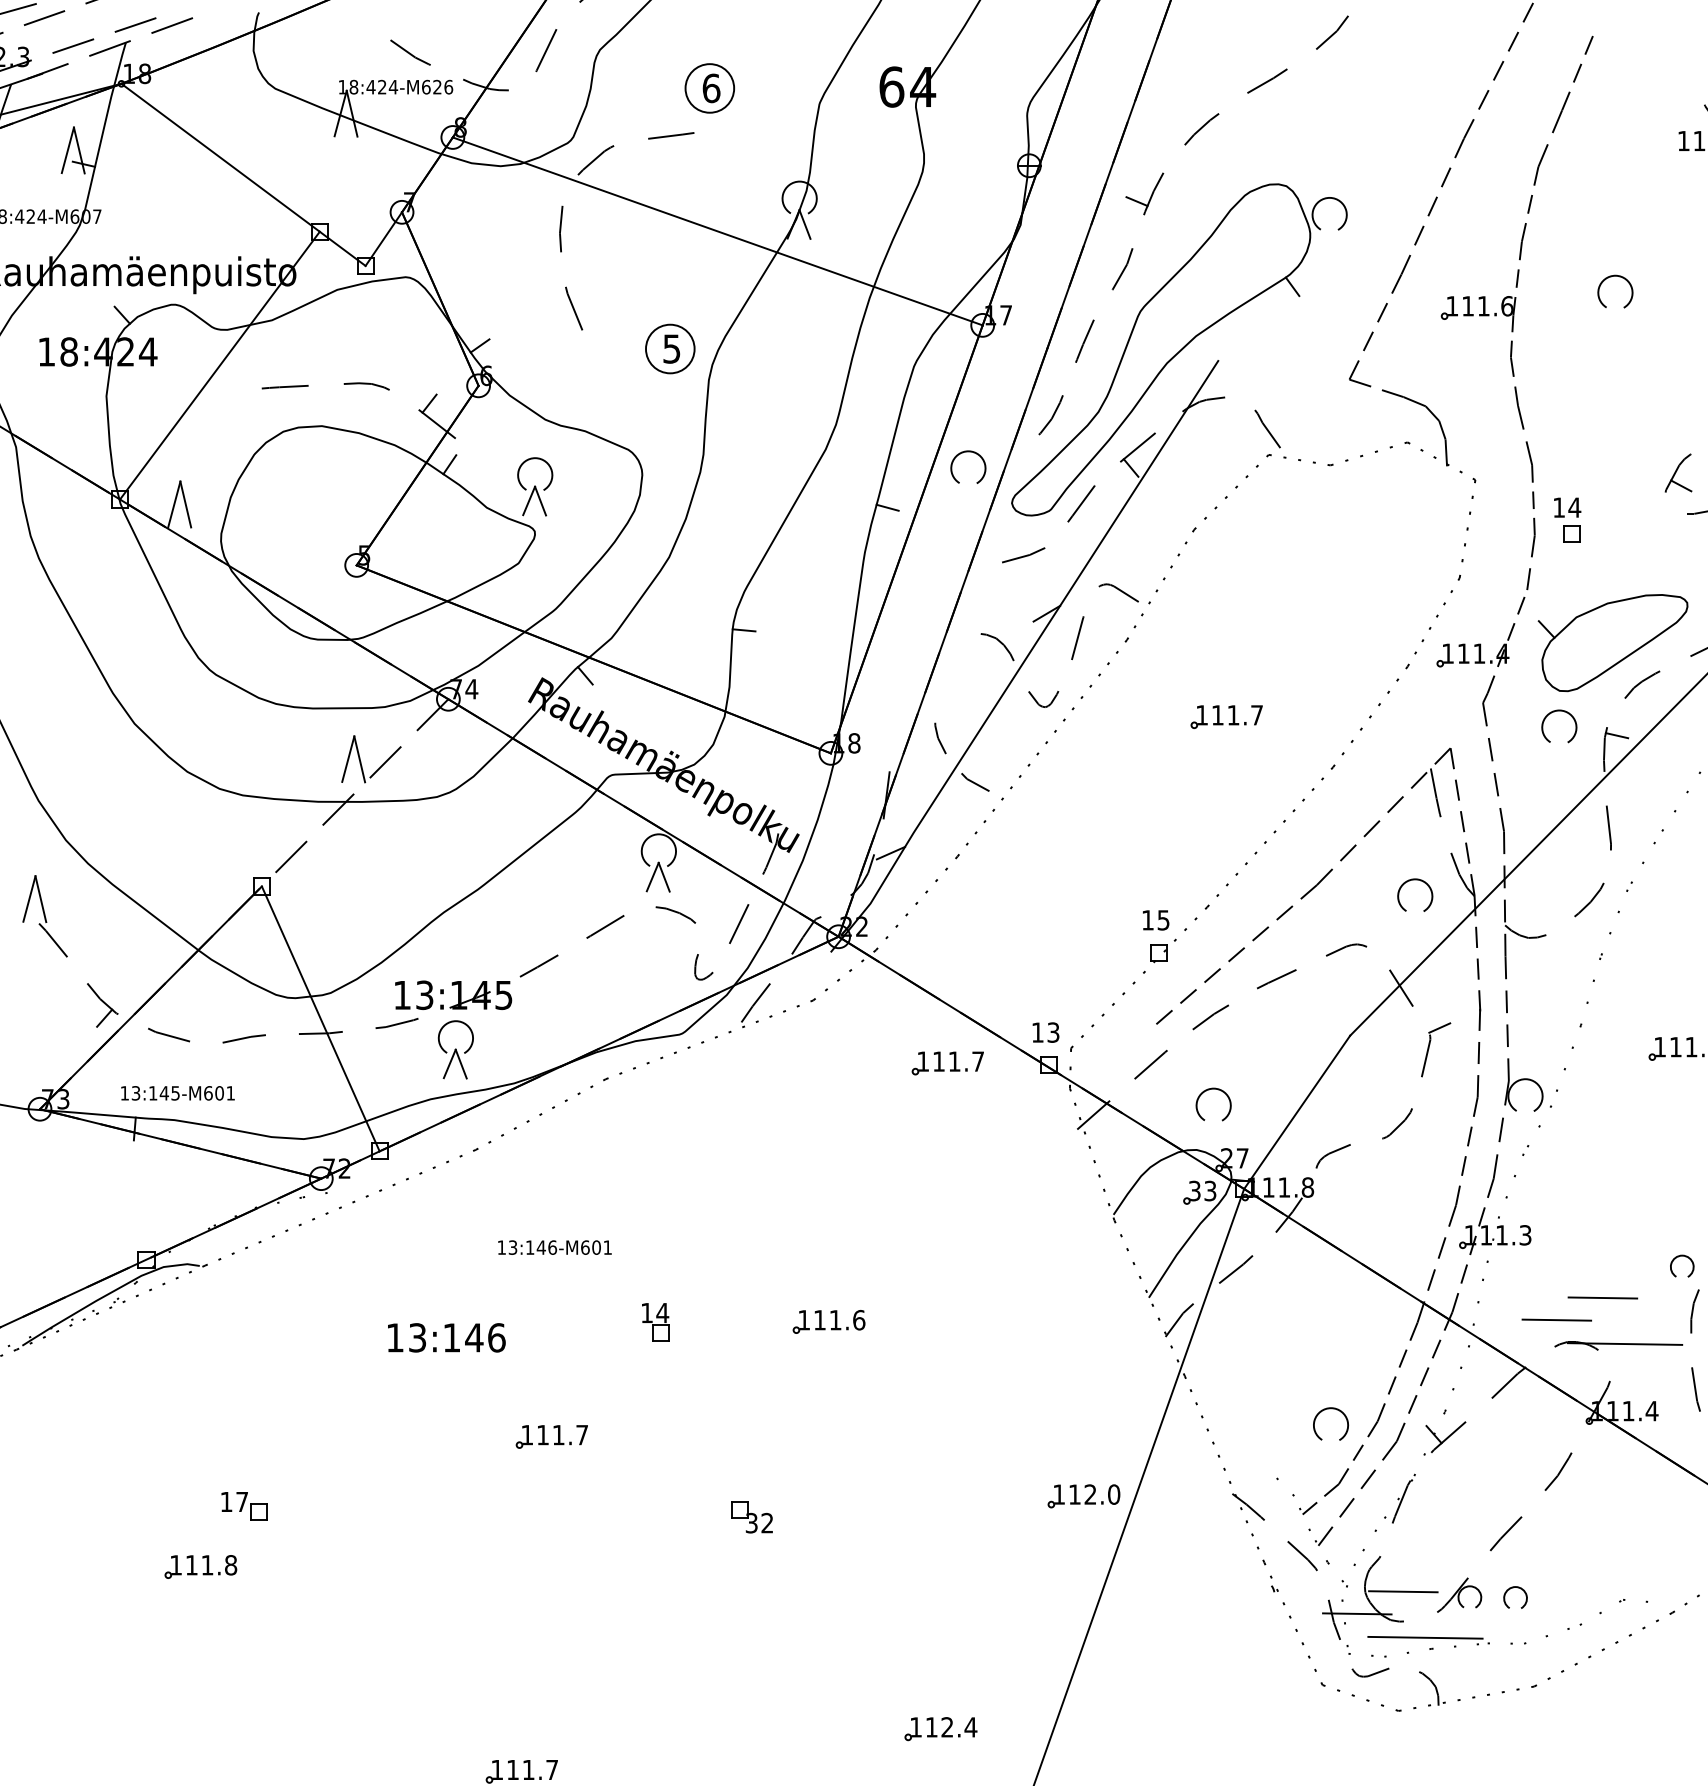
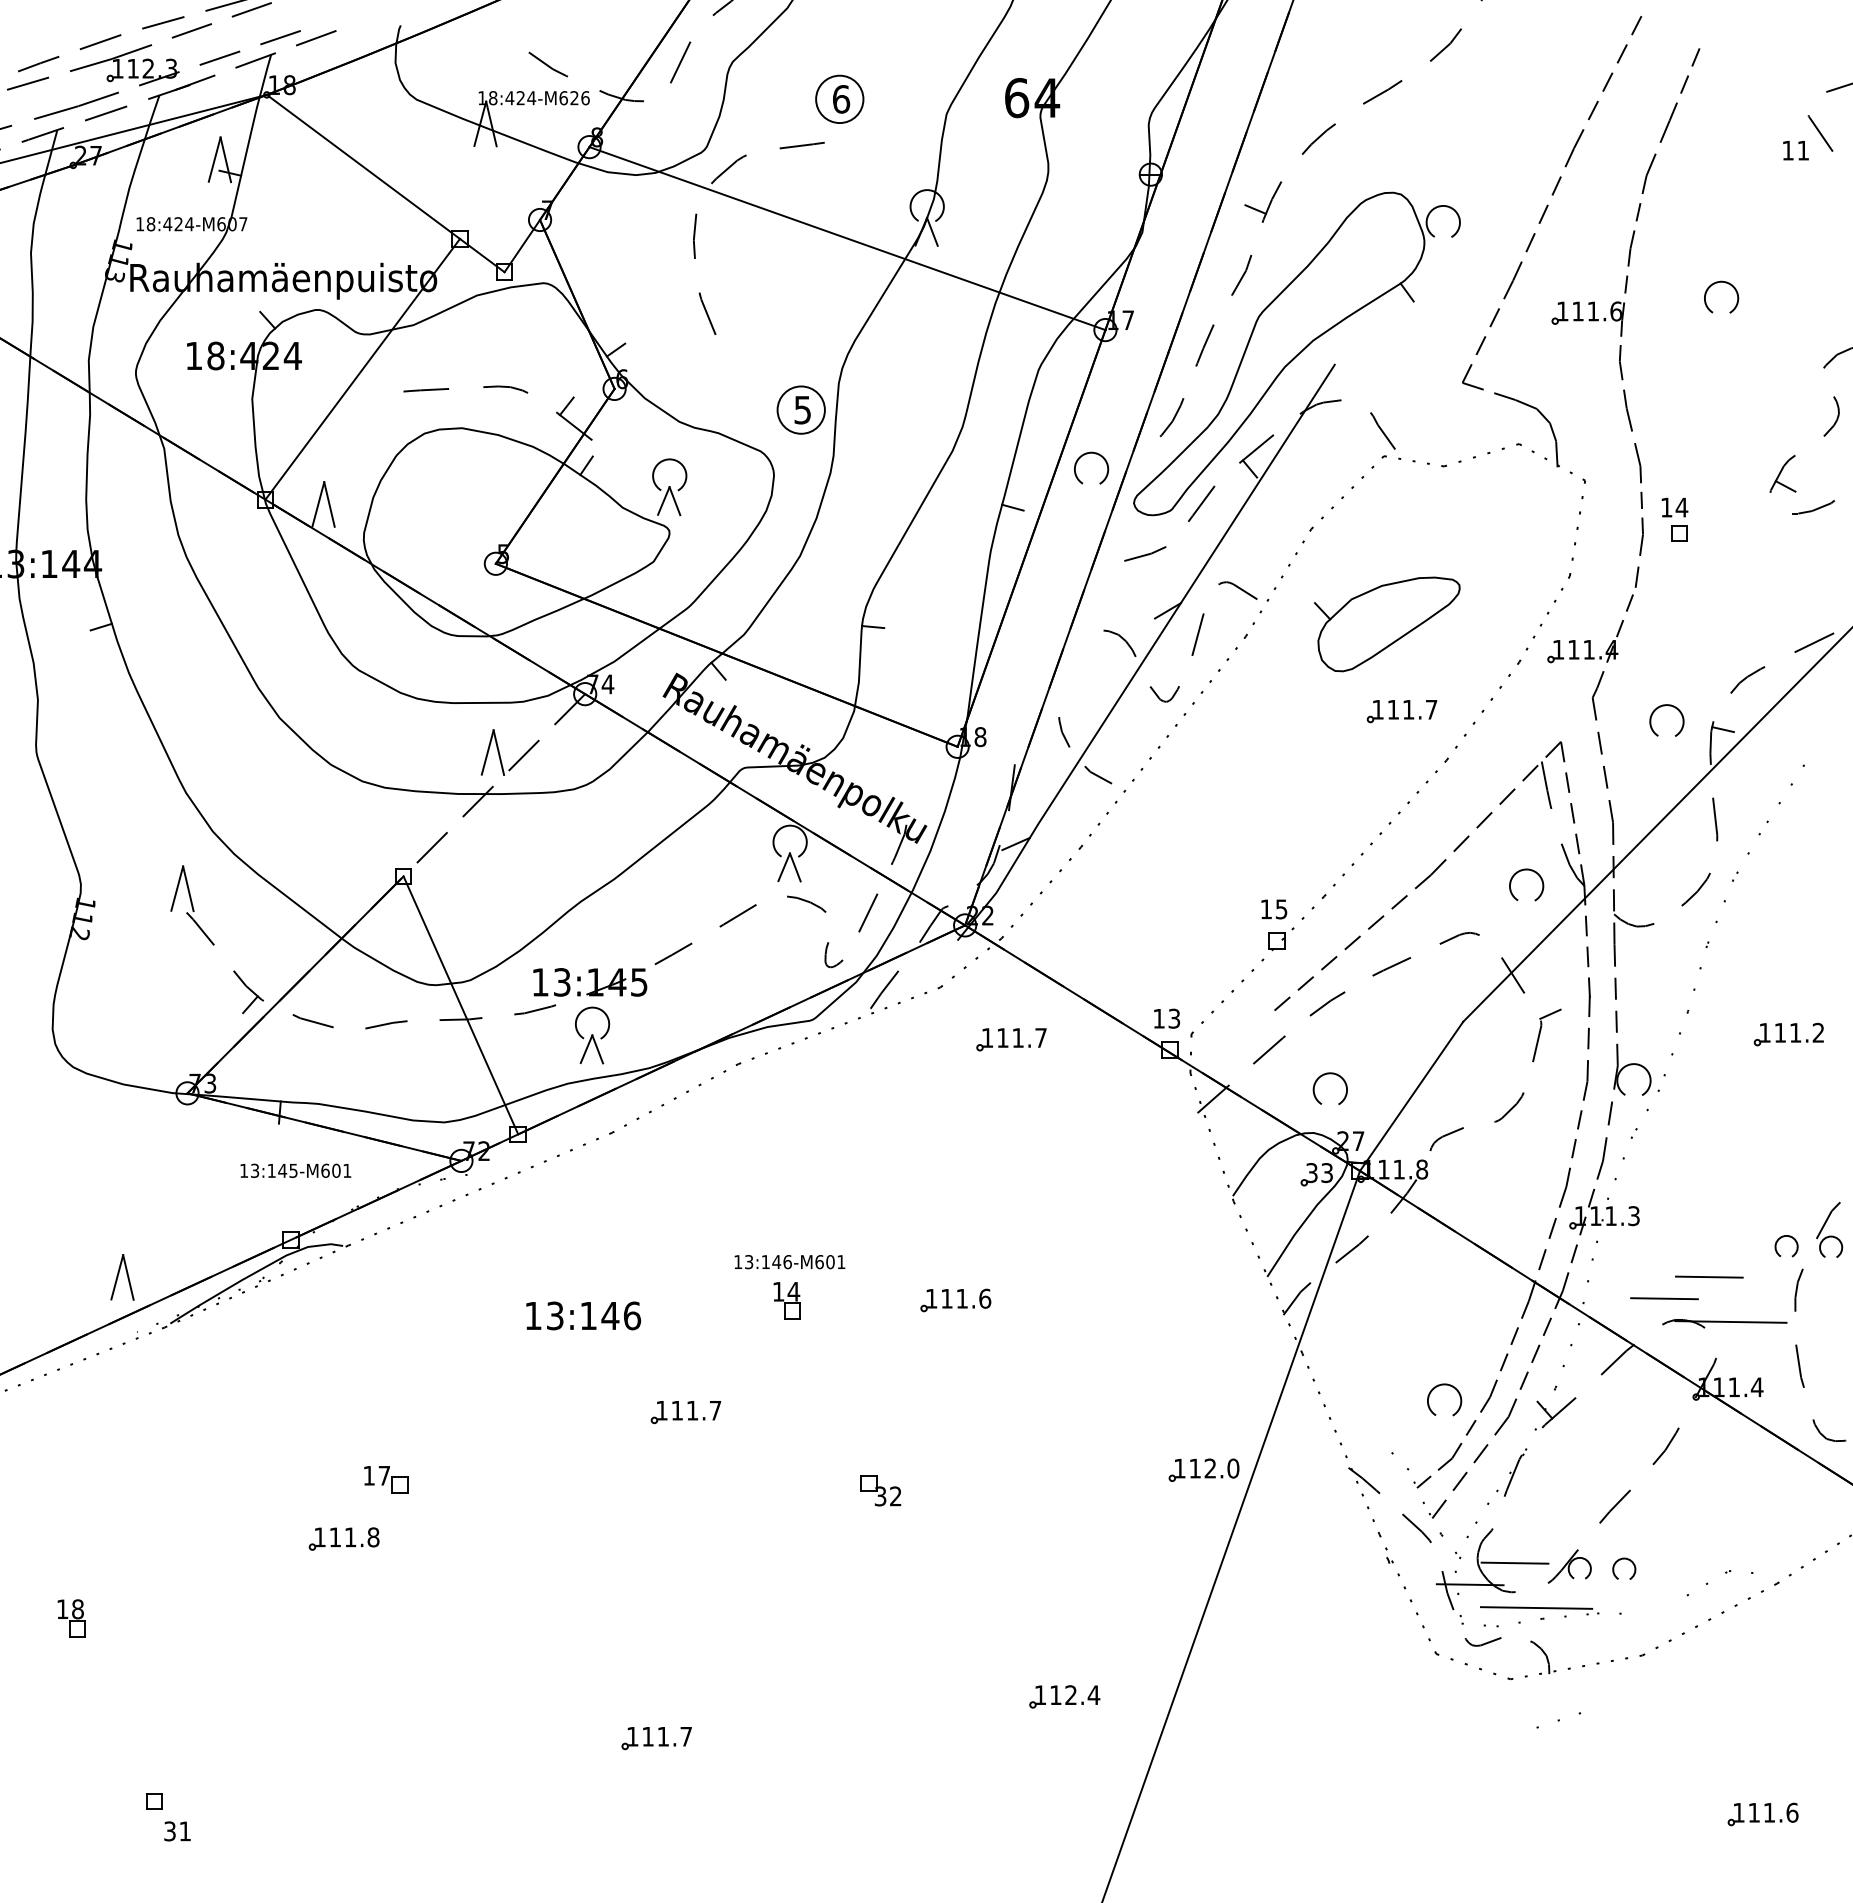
part: (669, 348) -> (800, 409), moved
part: (1613, 643) -> (1387, 624), moved
part: (1223, 723) -> (1398, 717), moved
part: (947, 1063) -> (1011, 1039), moved
text: (177, 1092) -> (295, 1170), moved
text: (554, 1248) -> (789, 1262), moved
line: (1546, 1636) -> (1558, 1720), moved

